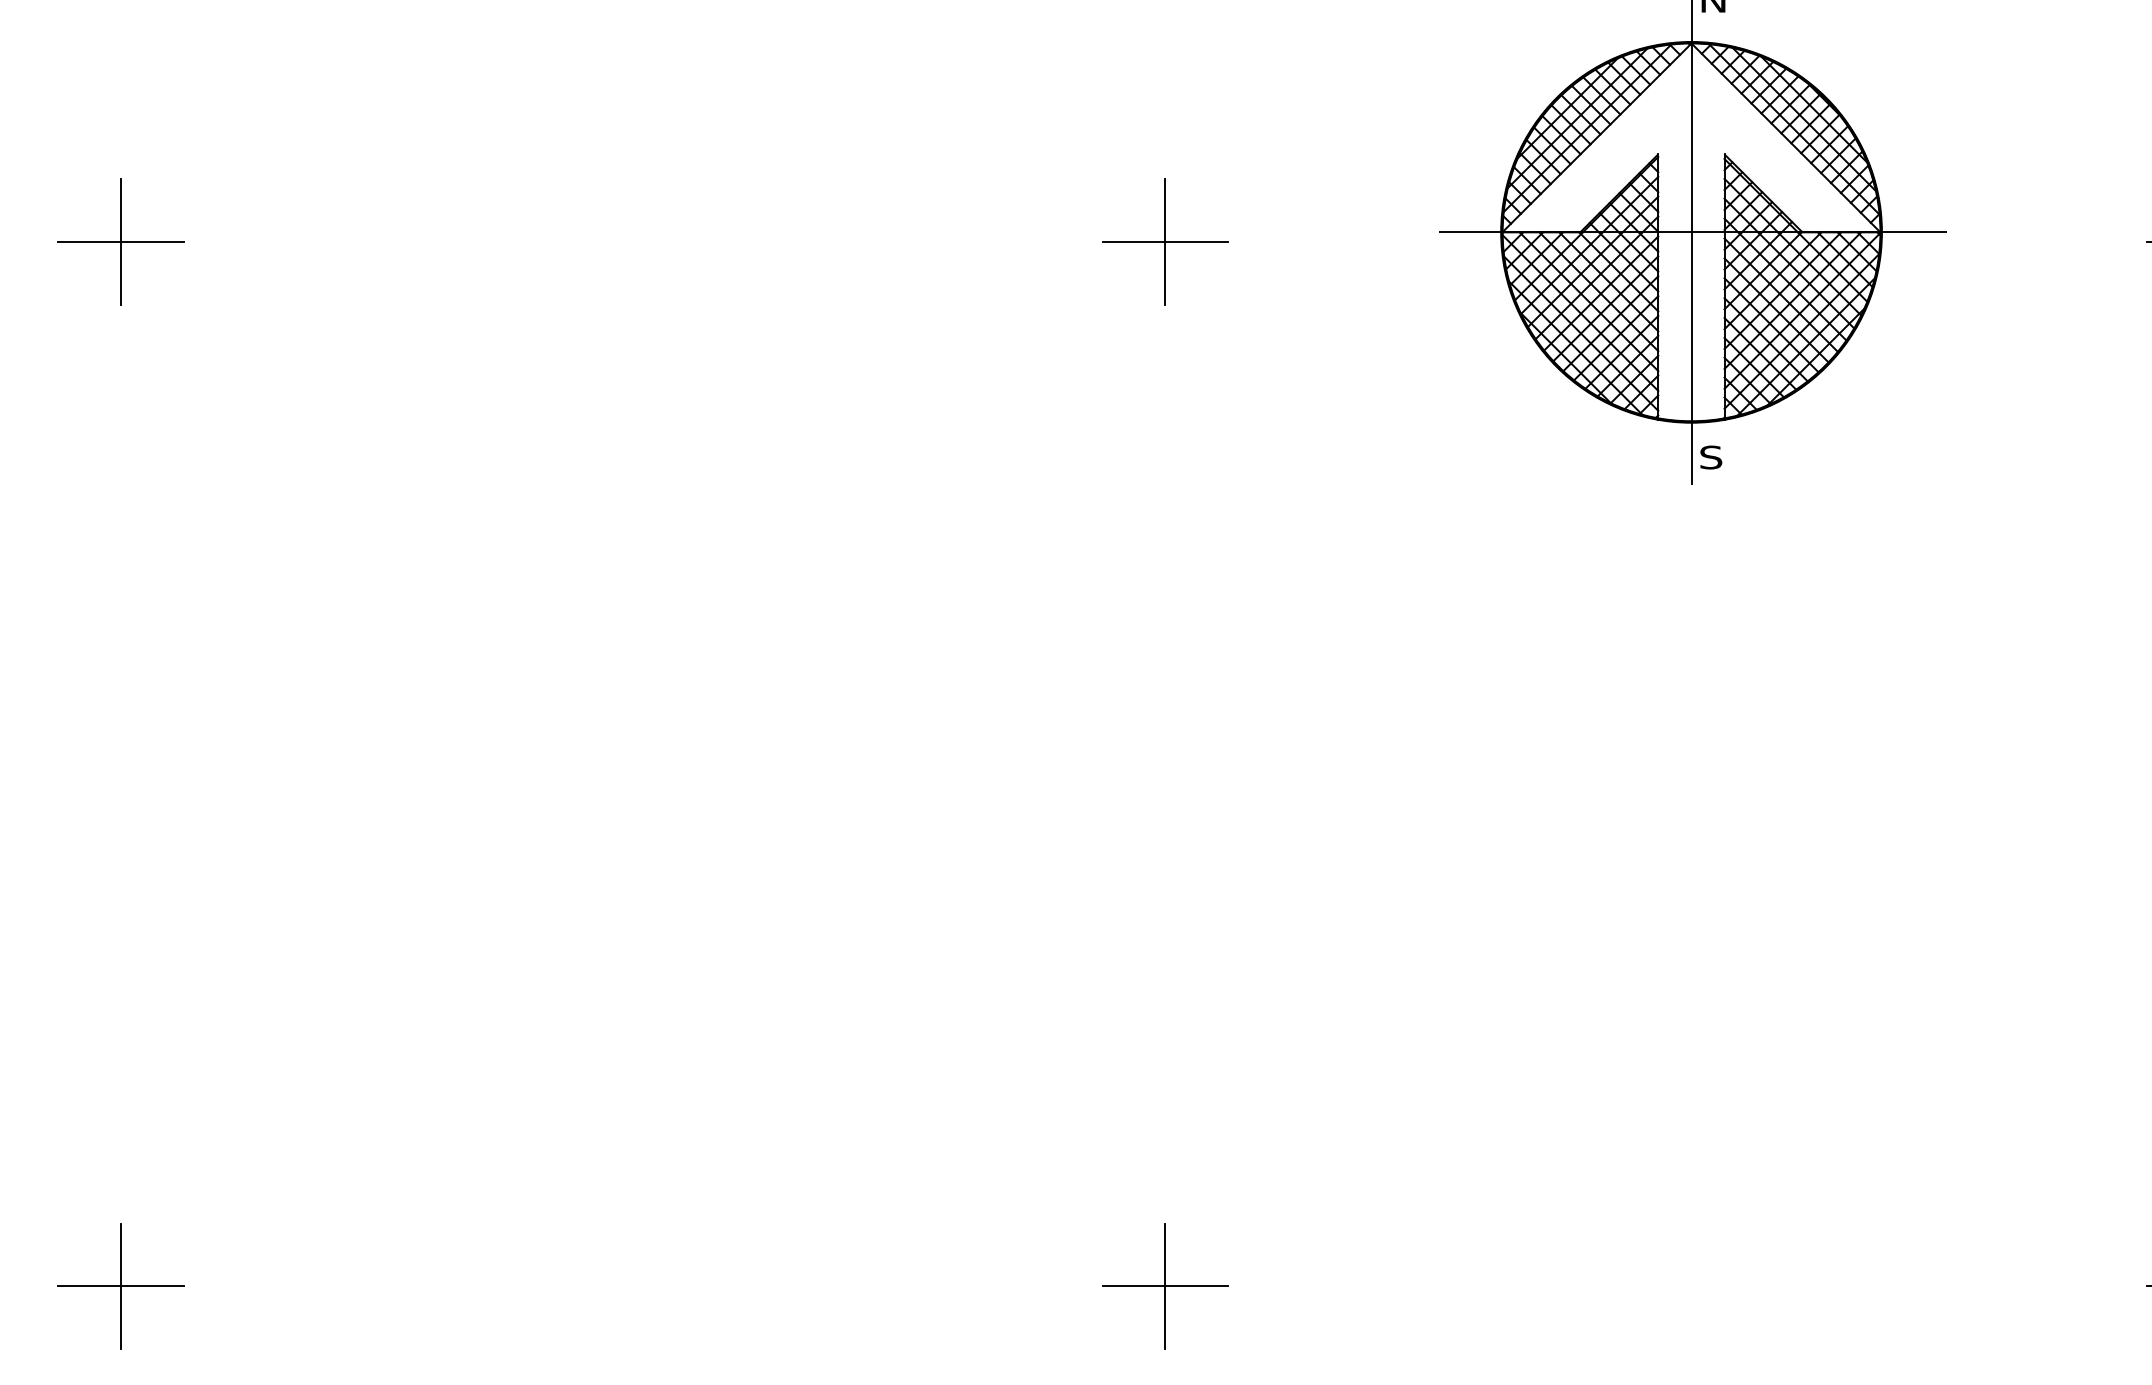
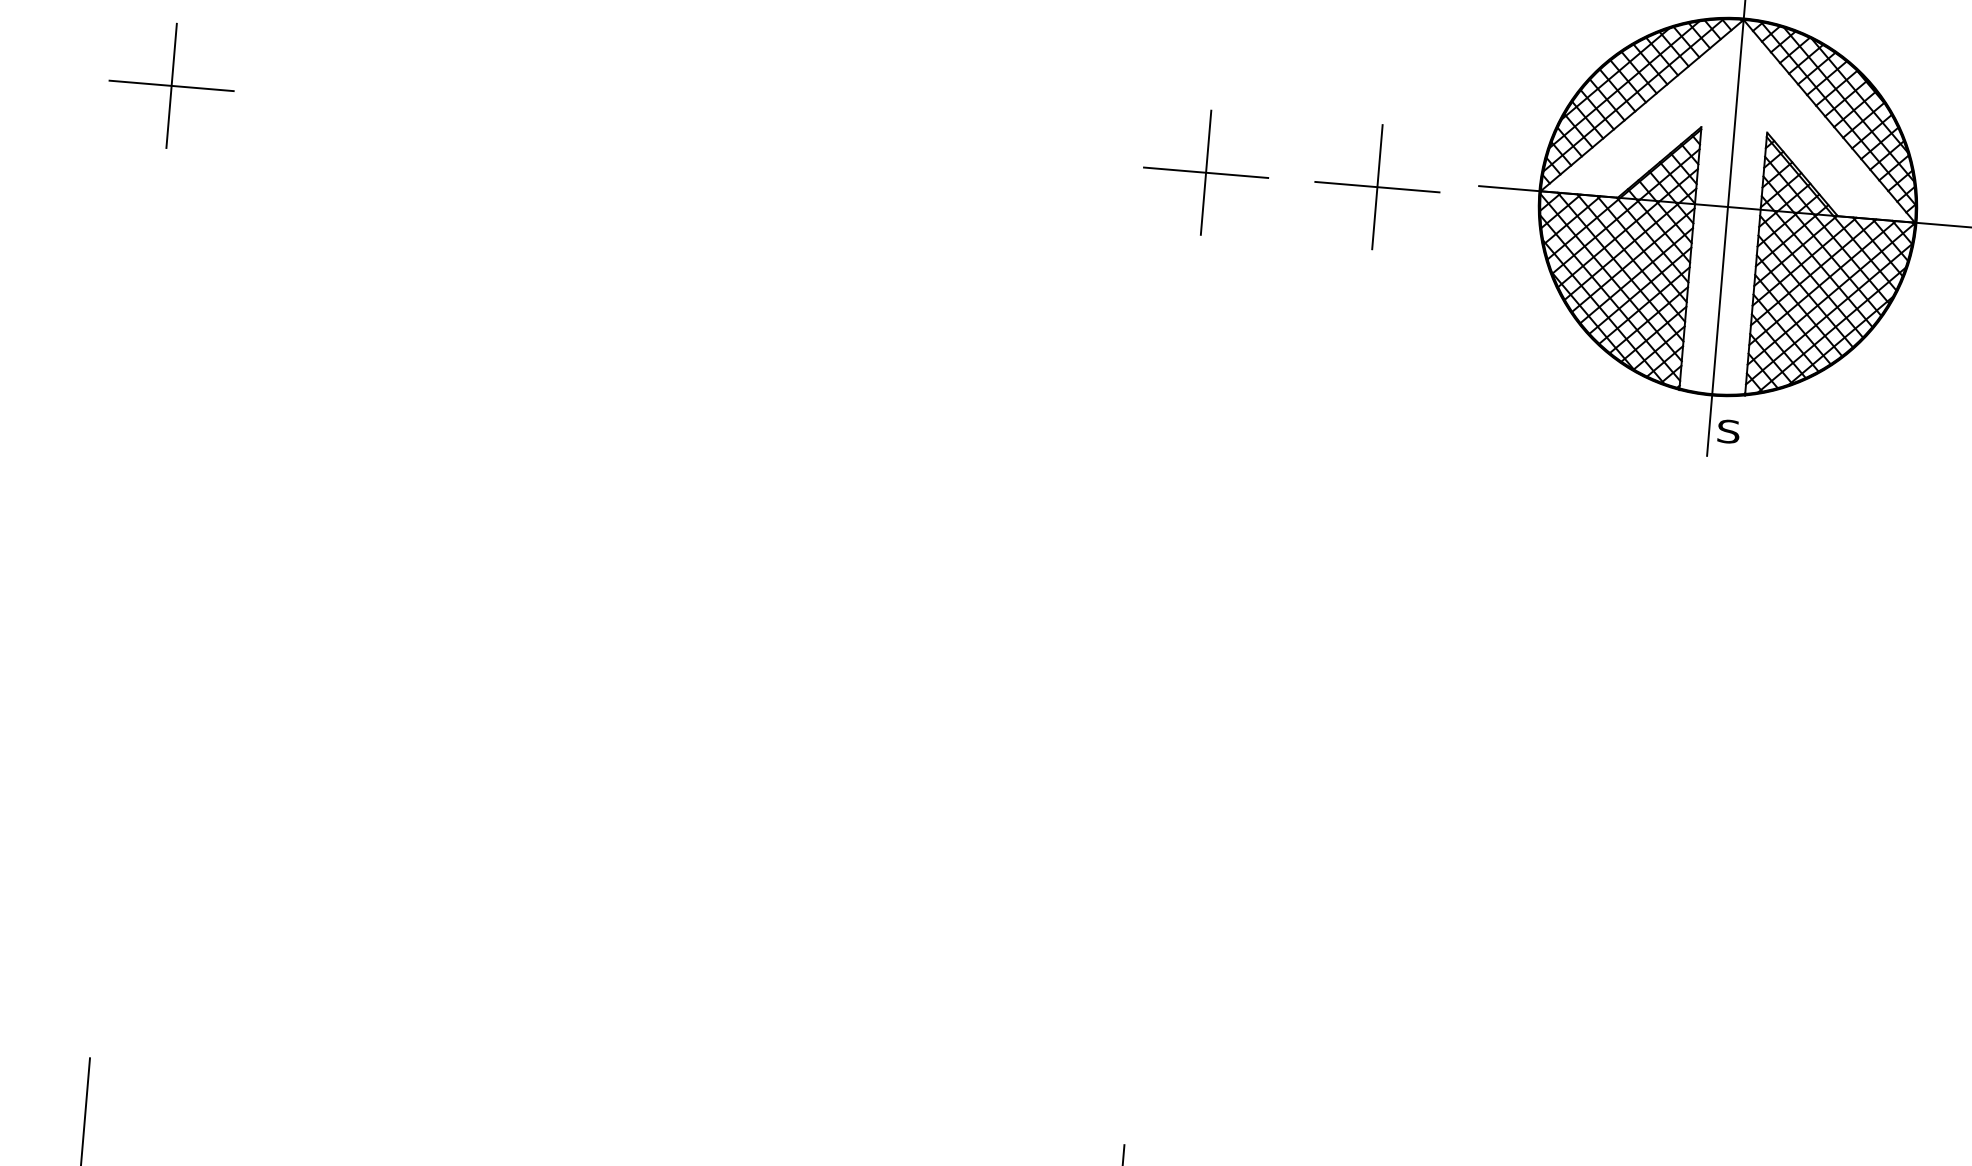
part: (1338, 241) -> (1377, 186), added
line: (120, 1286) -> (84, 1120), removed

